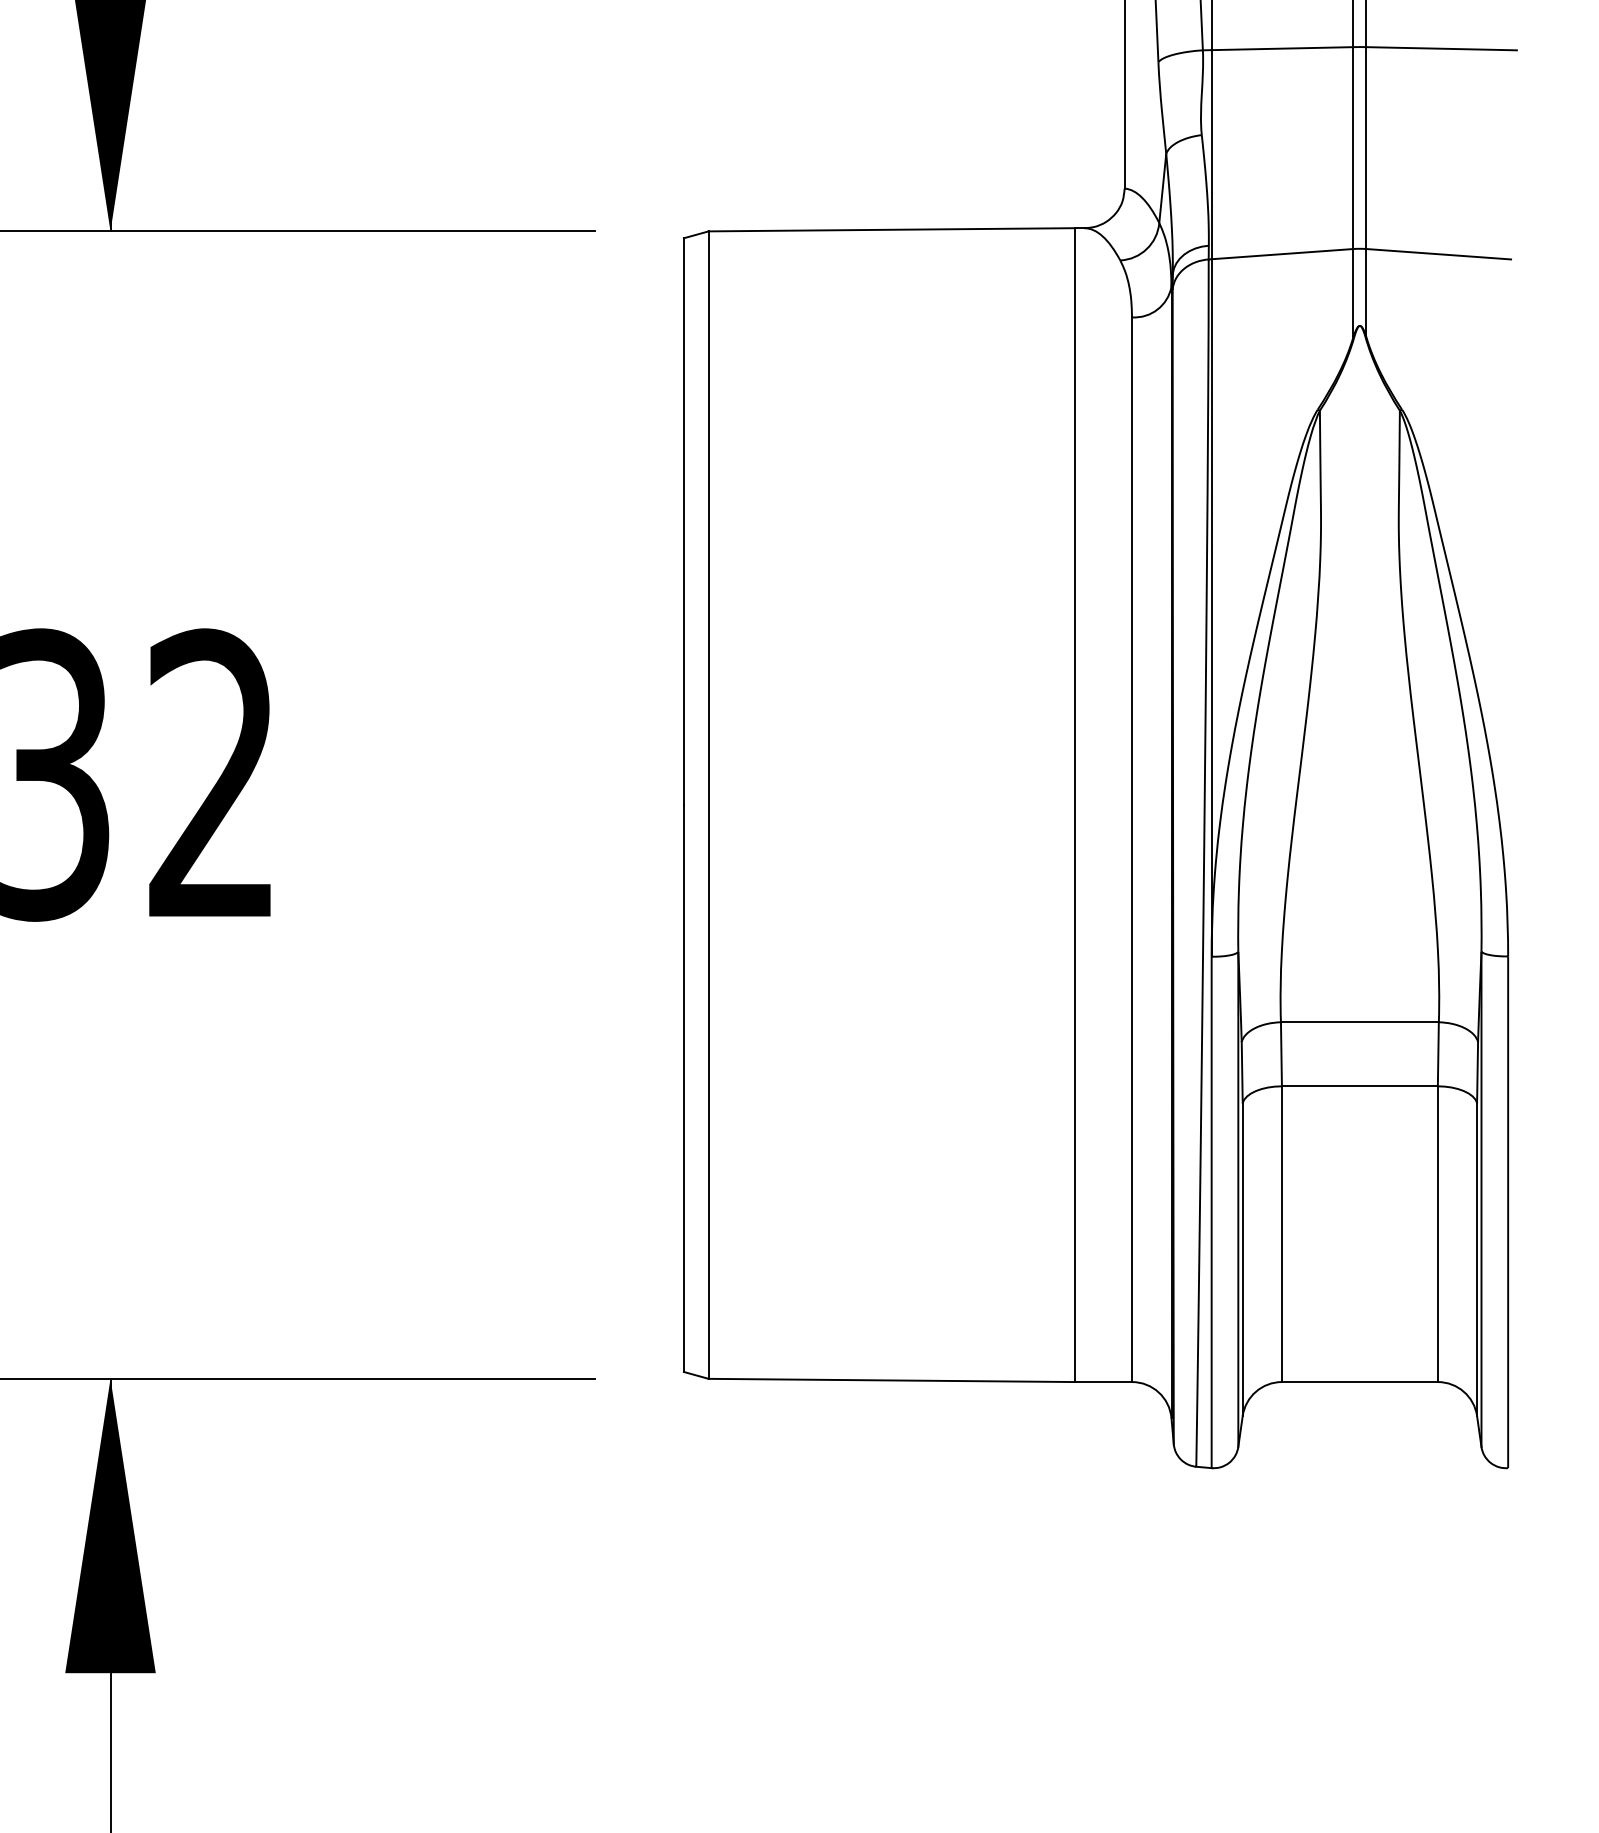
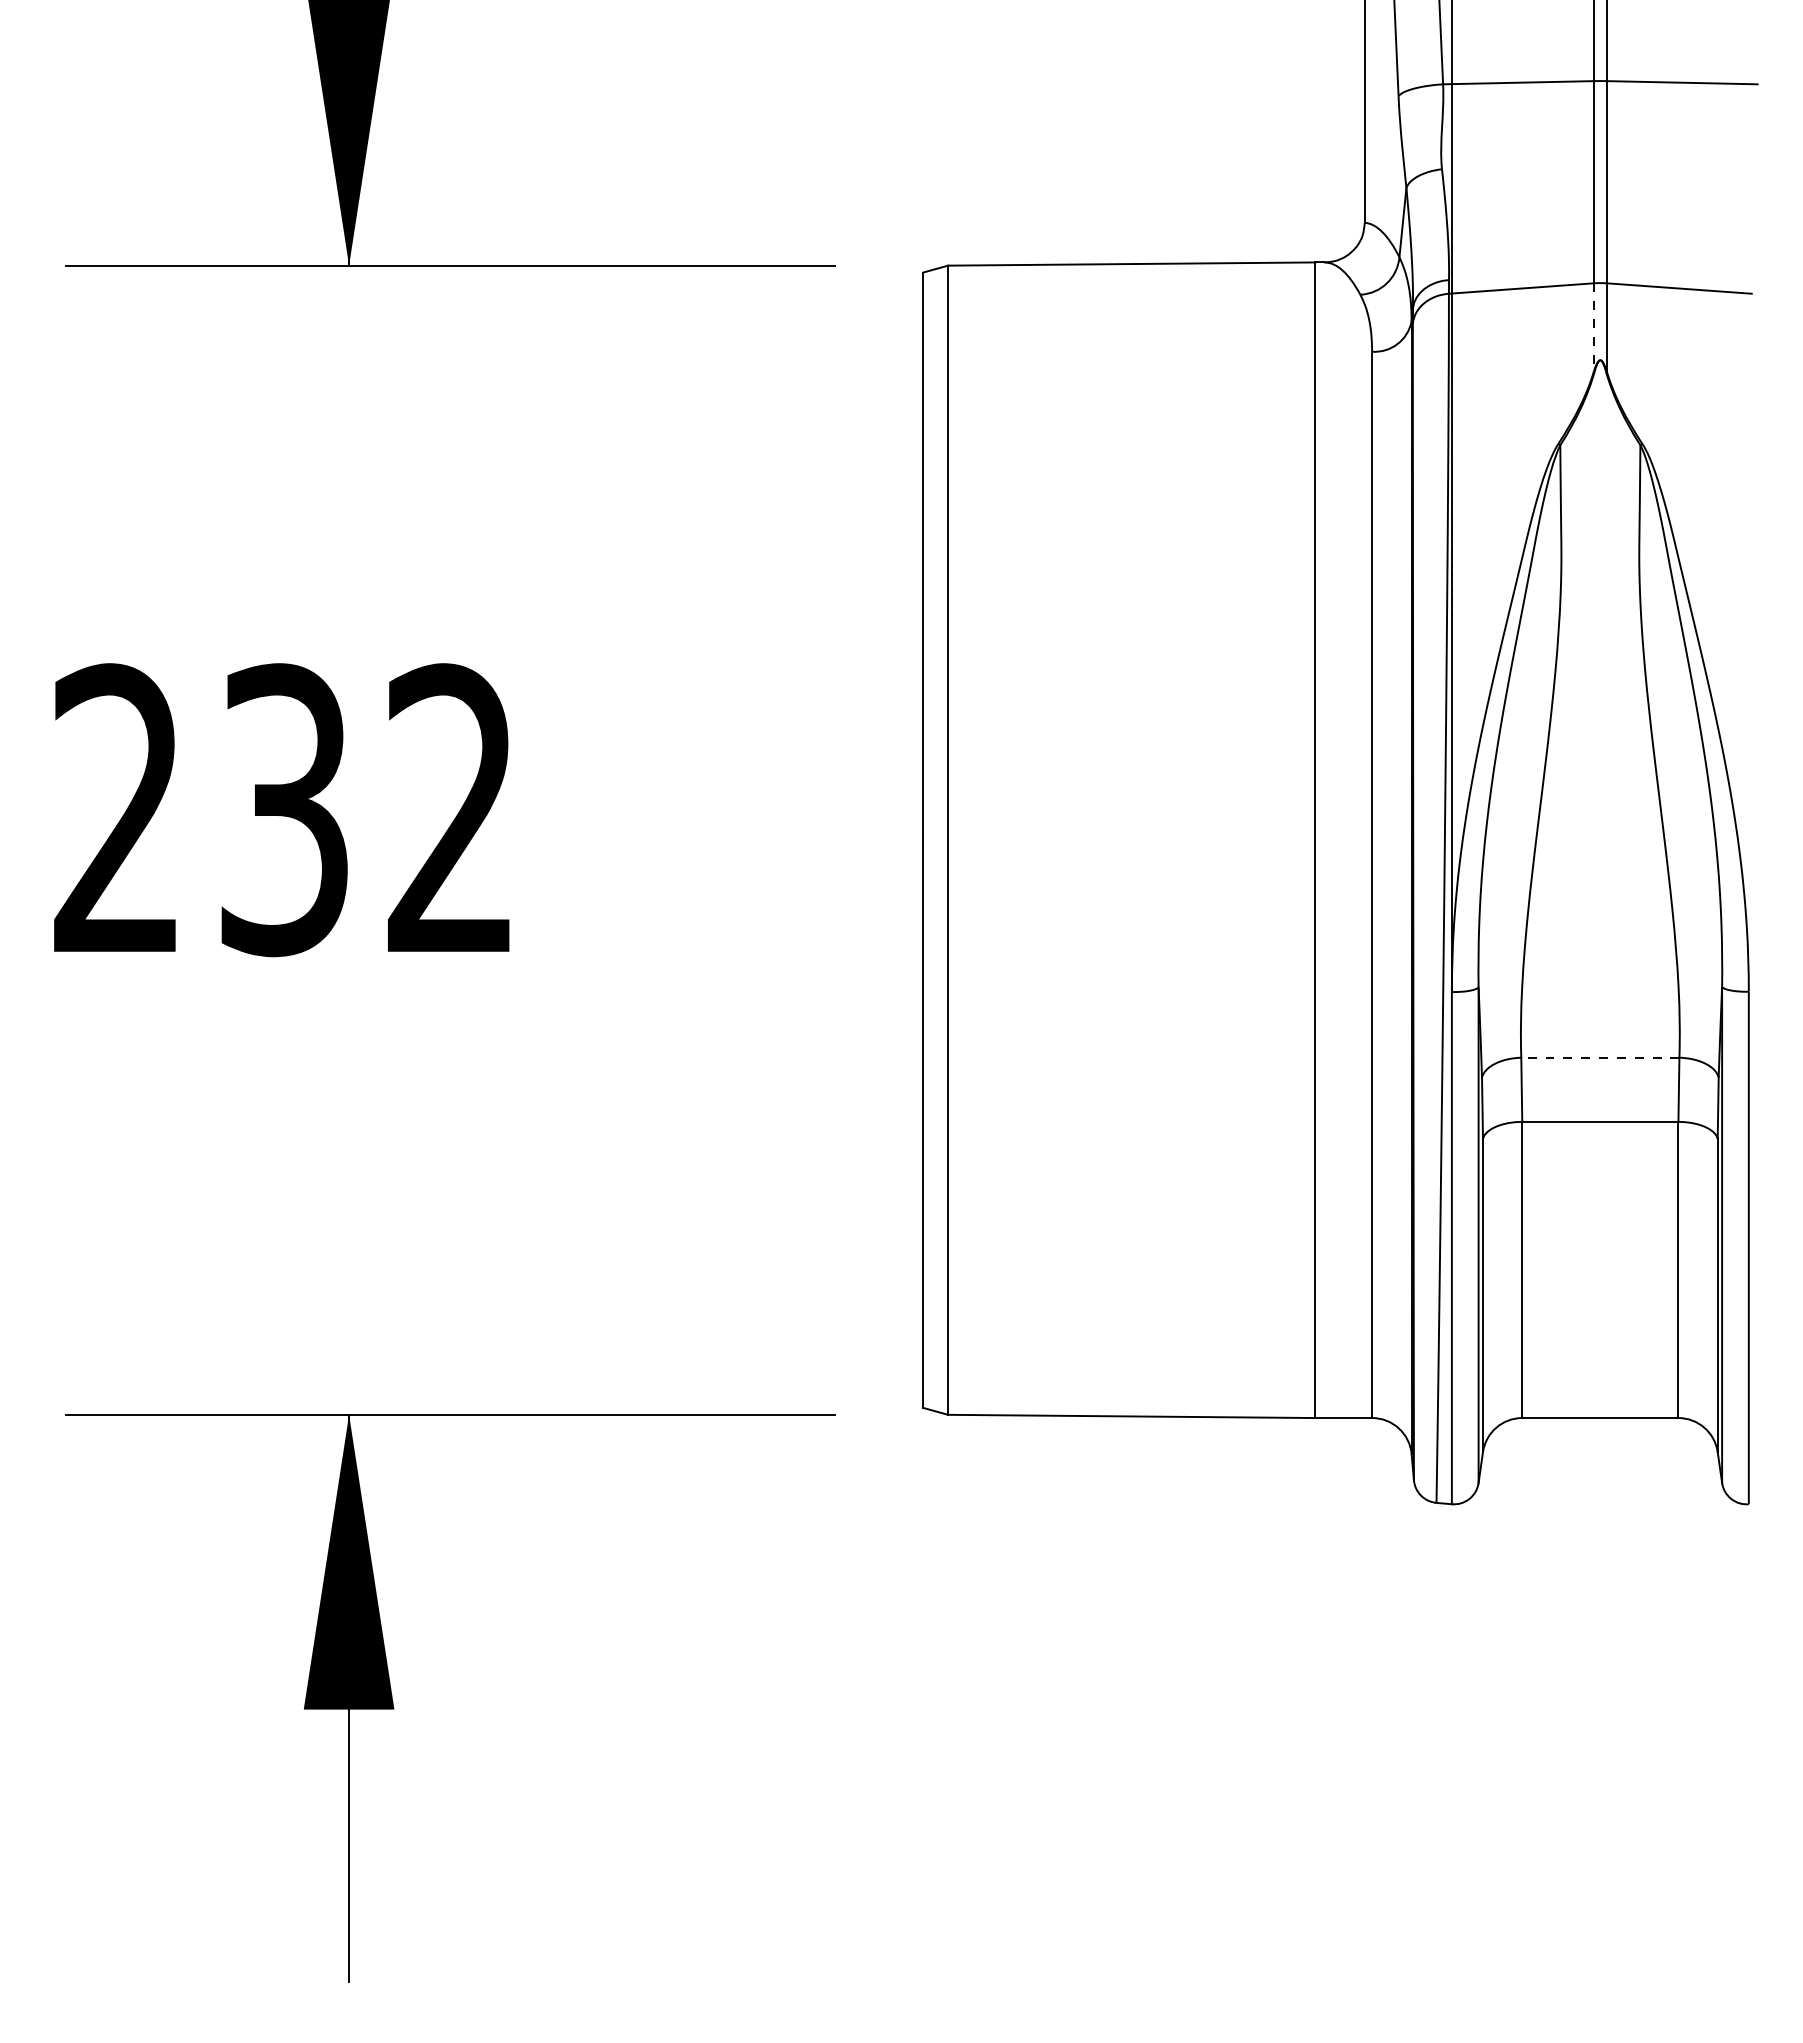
line: (1353, 293) -> (1593, 327), solid -> dashed
line: (1359, 1022) -> (1599, 1057), solid -> dashed

